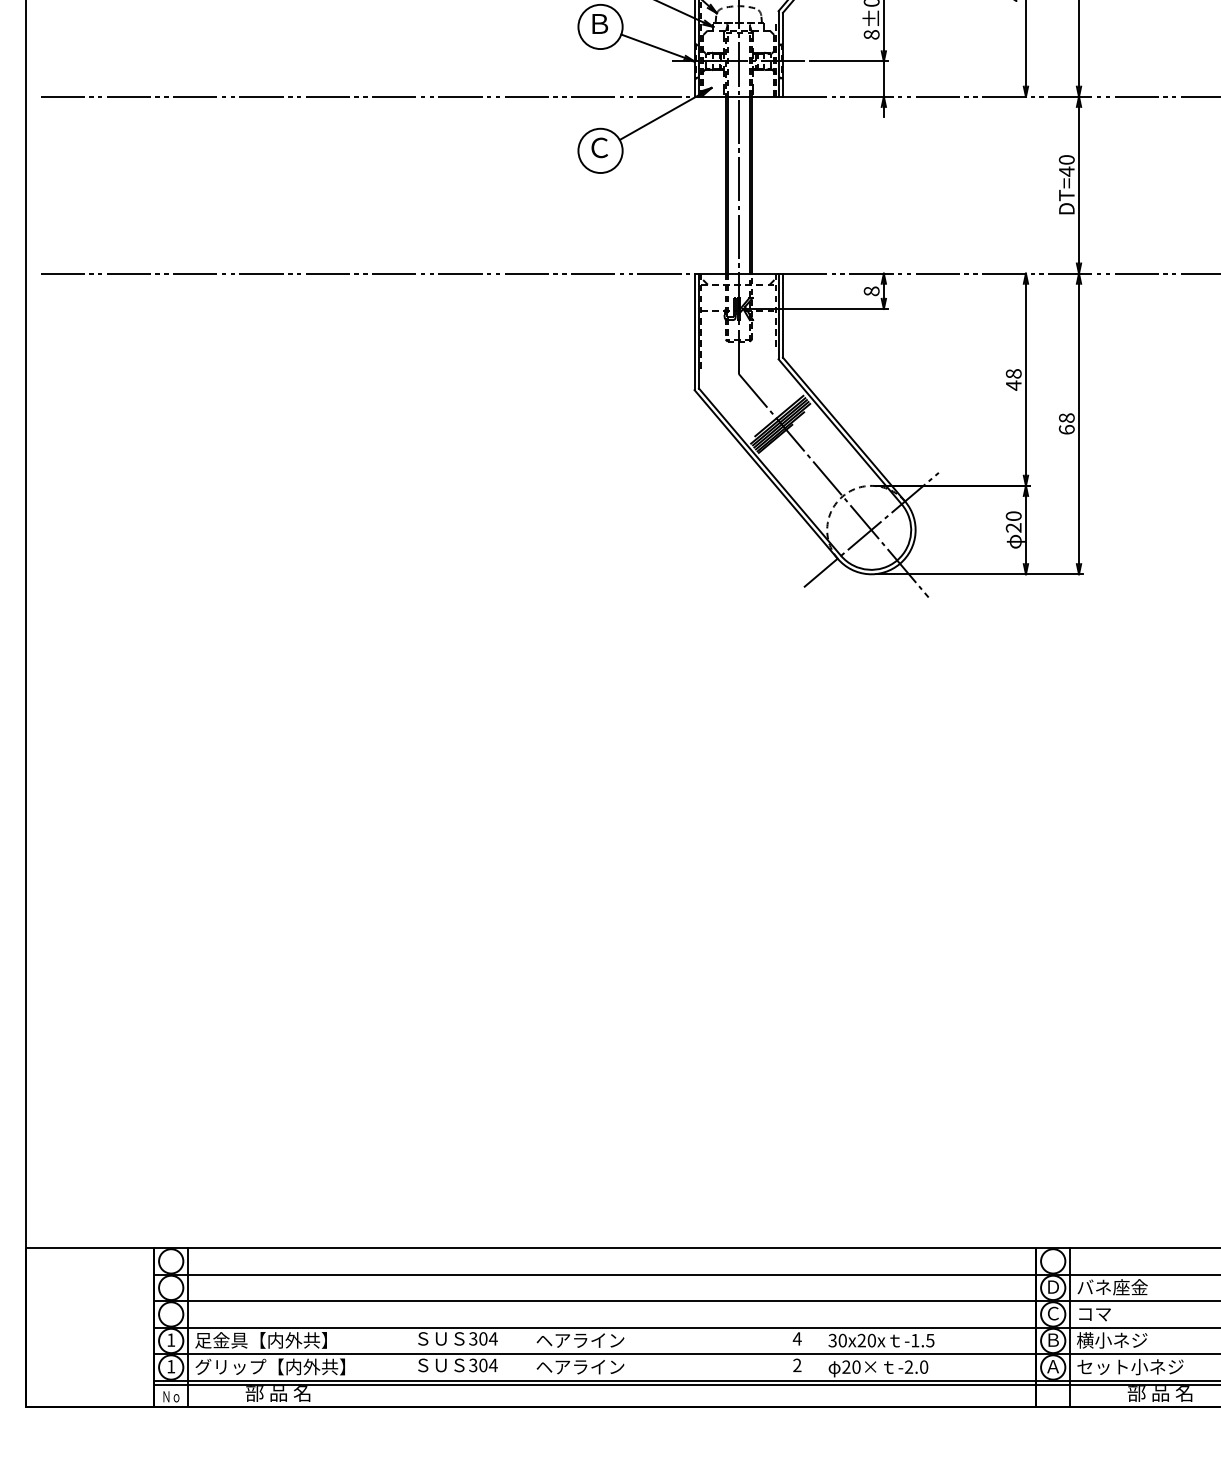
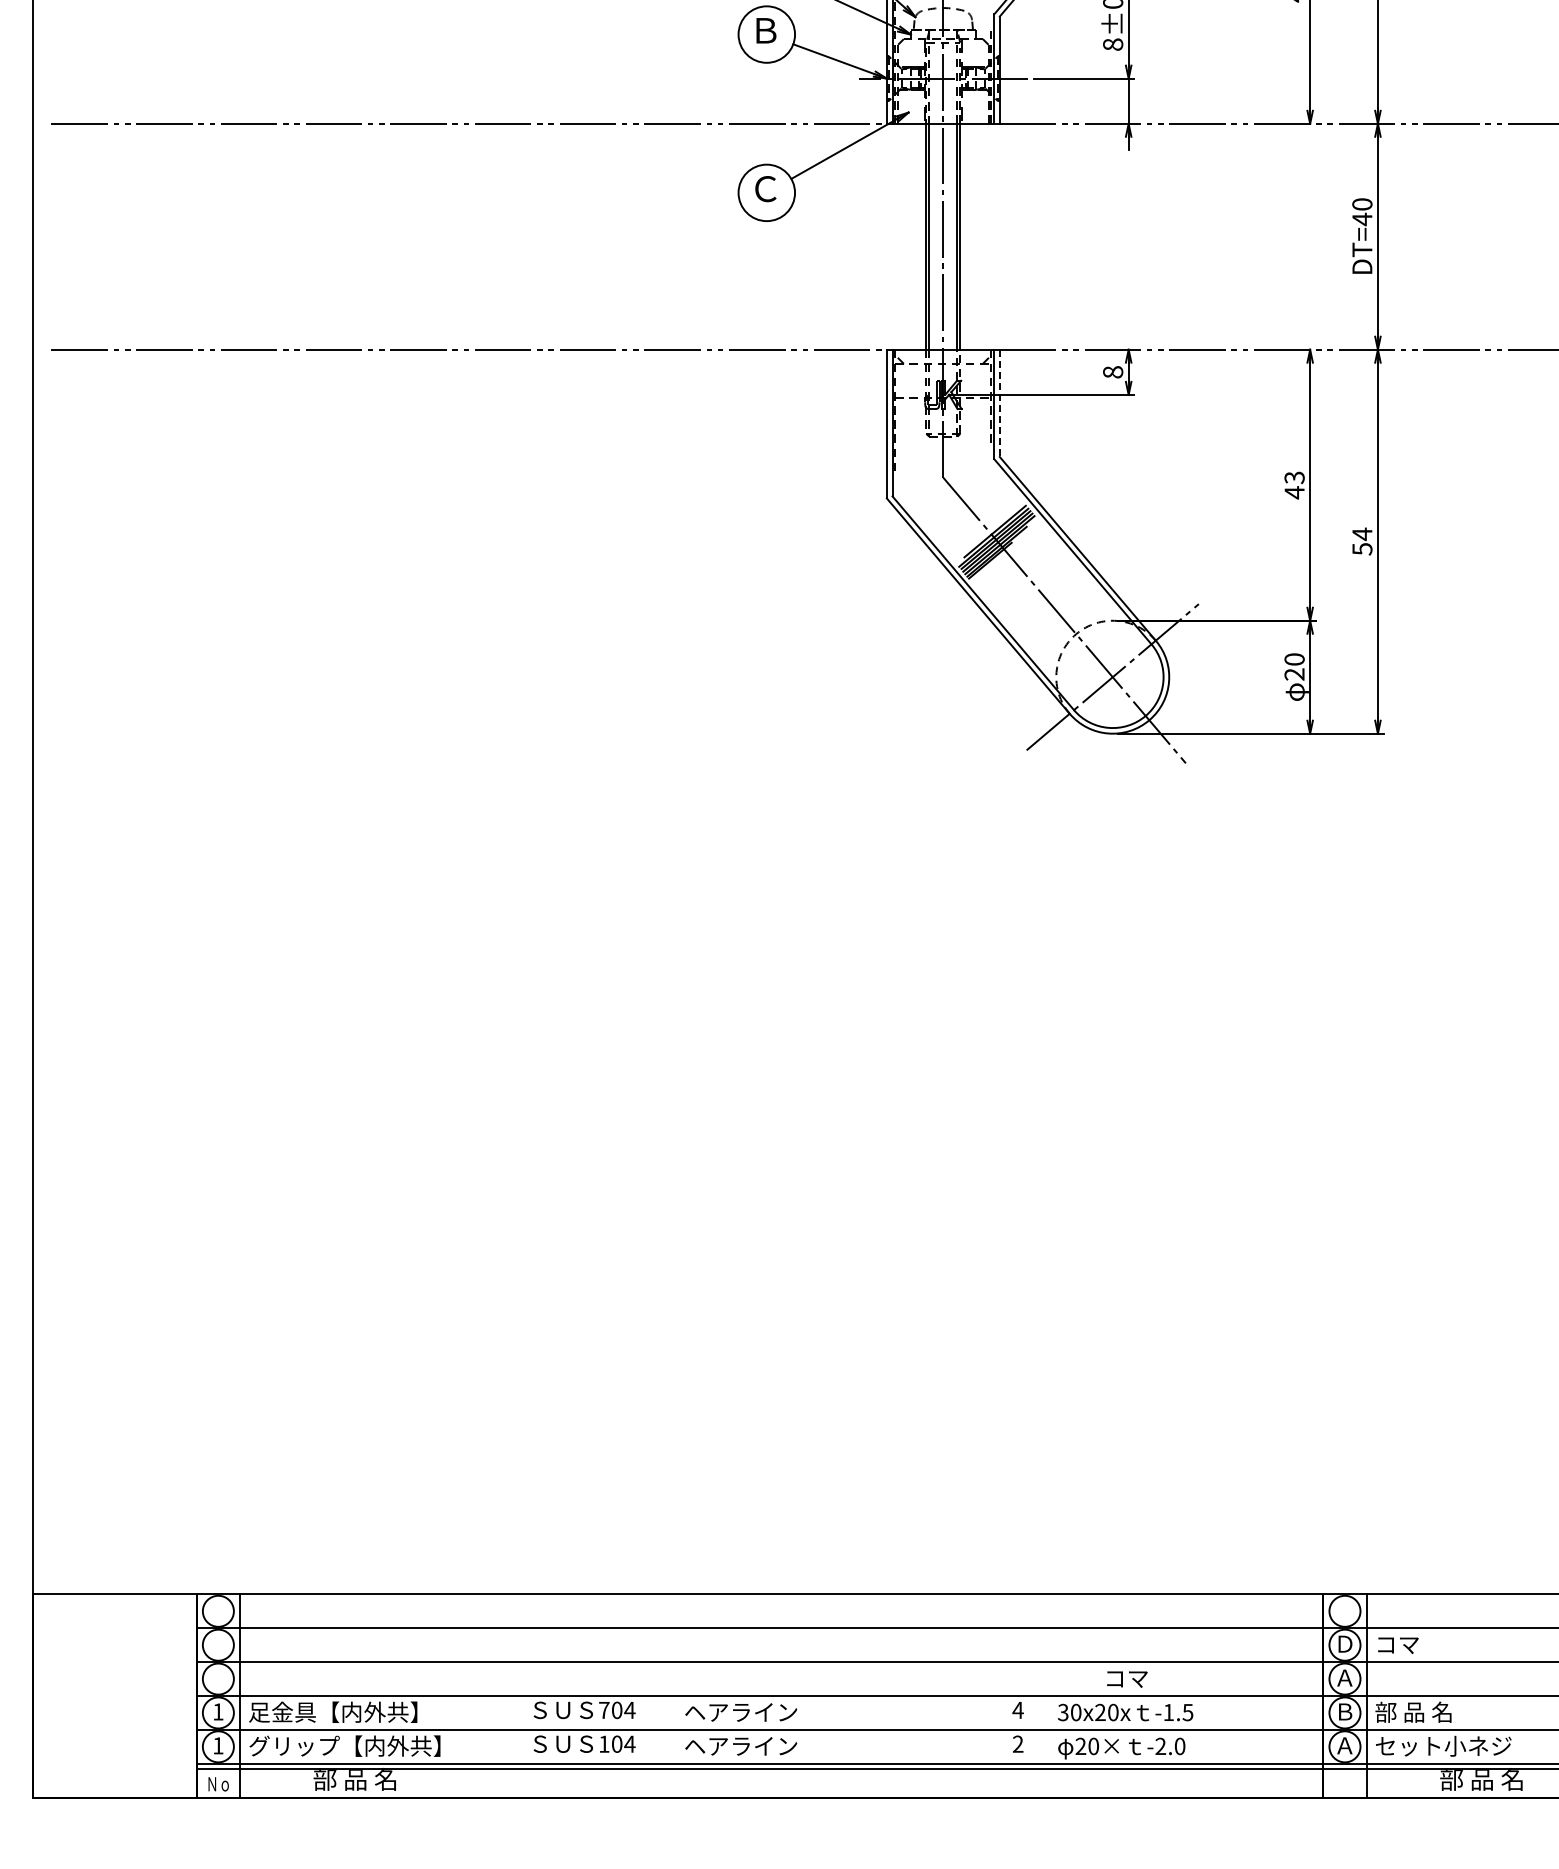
line: (782, 315) -> (999, 403), solid -> dashed
text: (1013, 373) -> (1294, 477), 48 -> 43
text: (1066, 423) -> (1362, 541), 68 -> 54
text: (1112, 1286) -> (1420, 1643), バネ座金 -> コマ
text: (1052, 1313) -> (1344, 1677), Ｃ -> Ａ
text: (1095, 1314) -> (1127, 1679), moved
text: (472, 1339) -> (603, 1710), 304 -> 704
text: (1112, 1339) -> (1420, 1711), 横小ネジ -> 部 品 名
text: (472, 1364) -> (603, 1743), 304 -> 104

